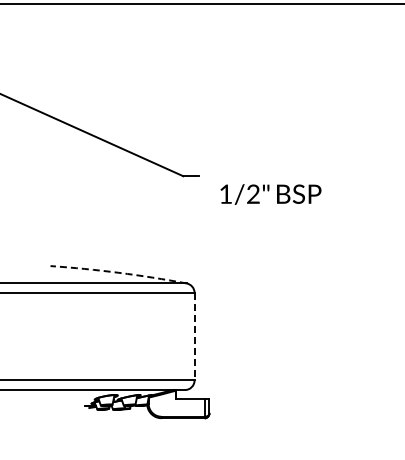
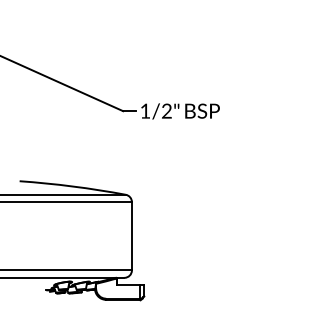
text: (270, 194) -> (180, 111), moved
arc: (118, 272) -> (72, 186), dashed -> solid
line: (194, 336) -> (131, 236), dashed -> solid

